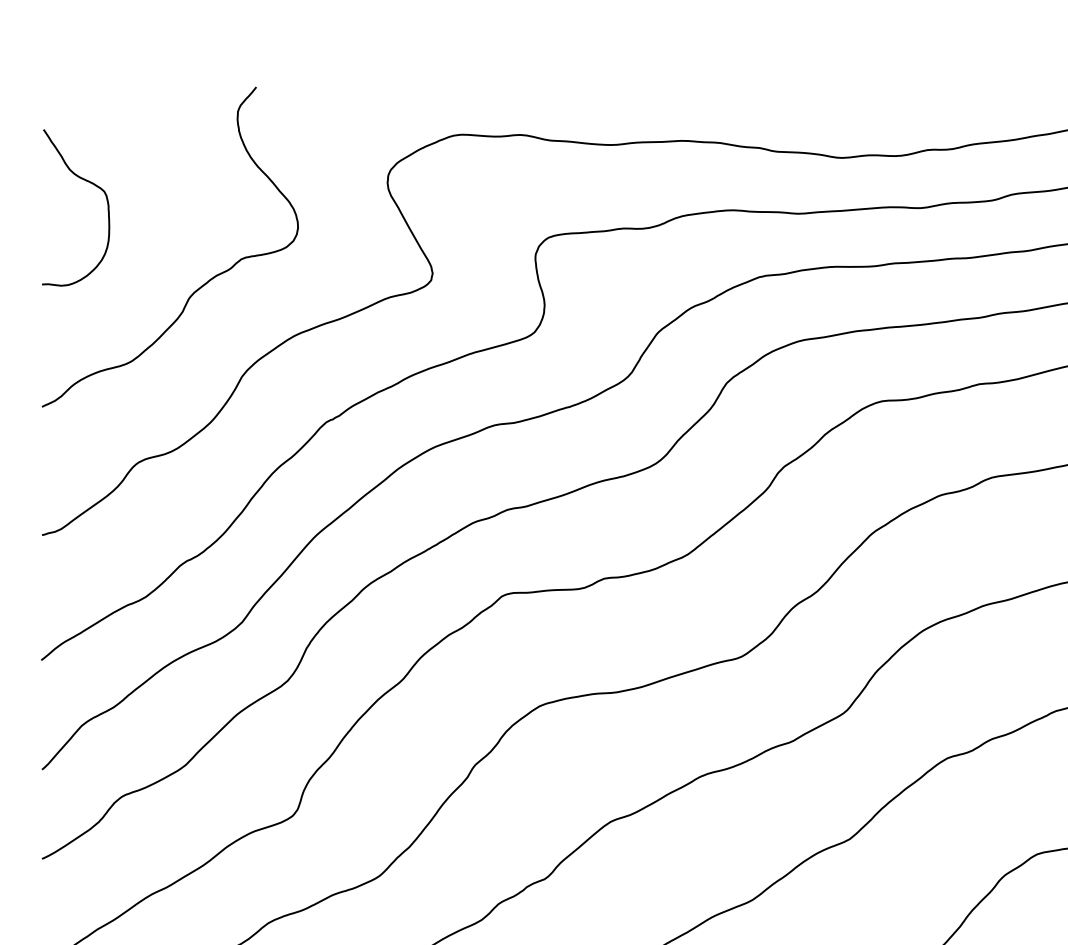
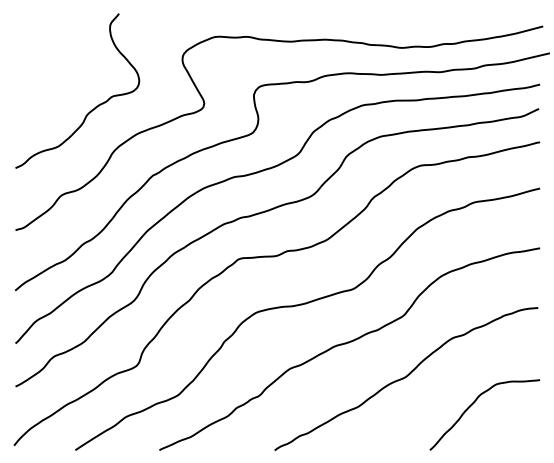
curve: (83, 181) -> (35, 59), removed

